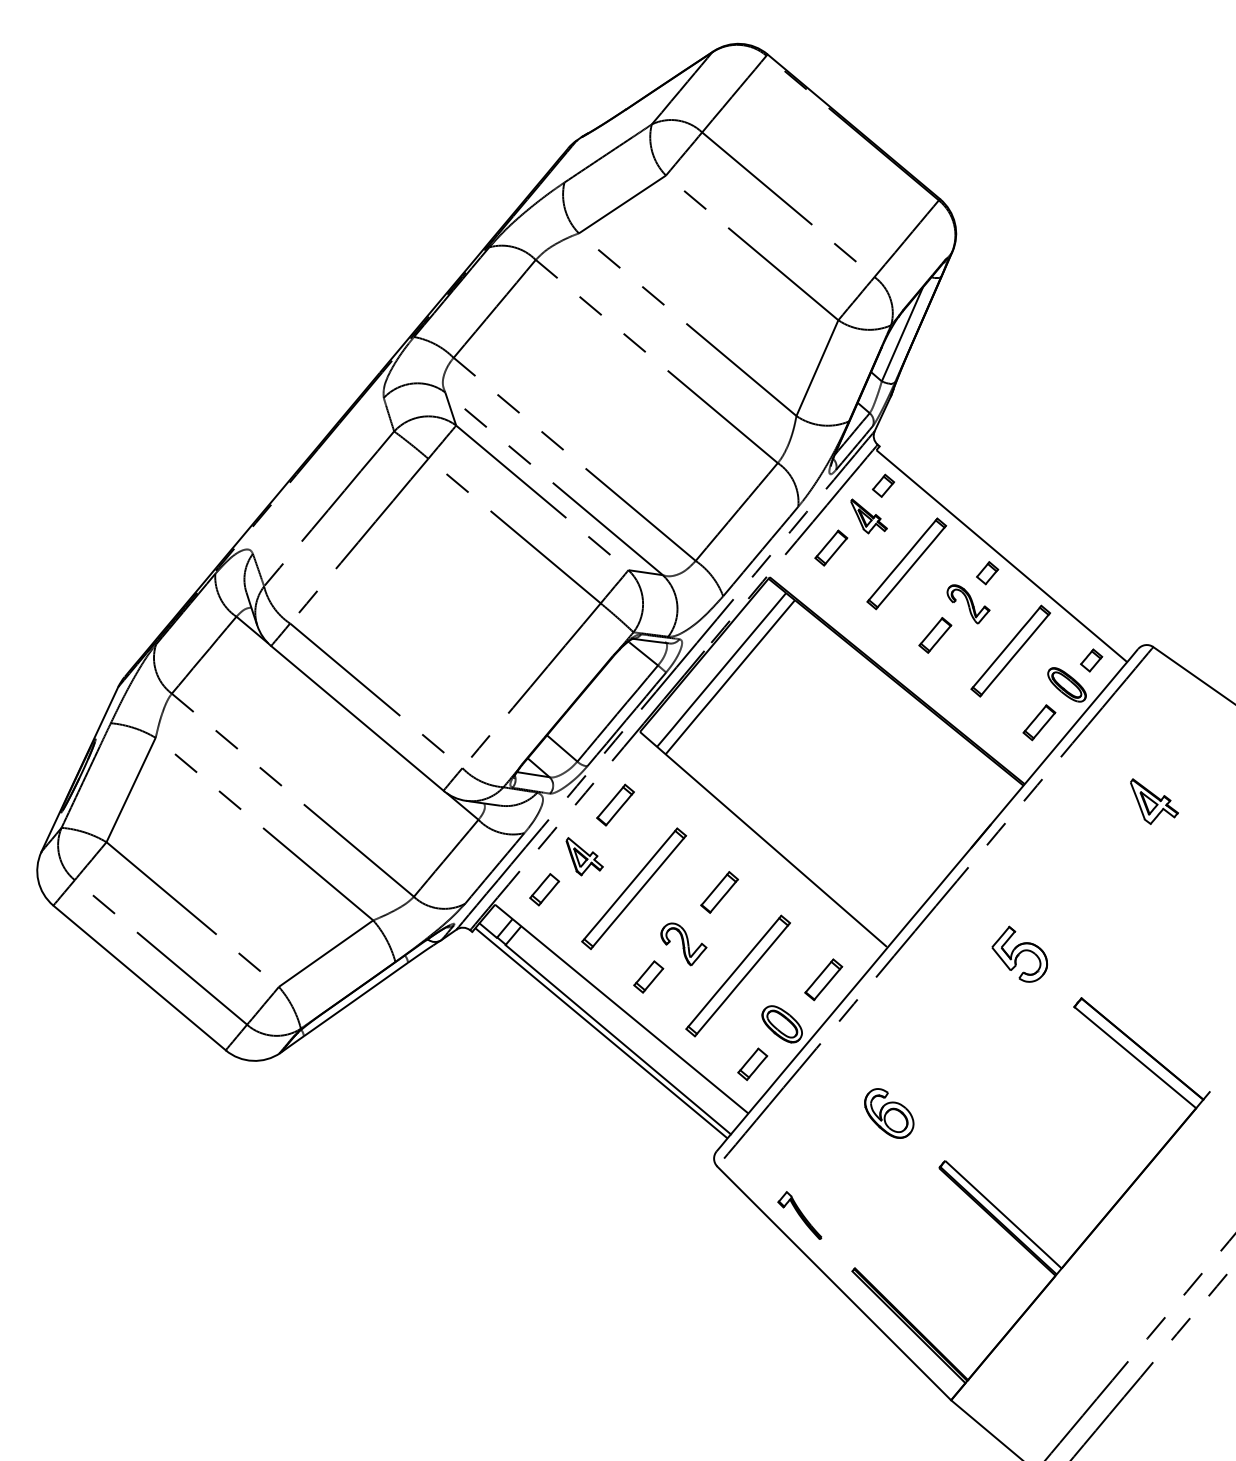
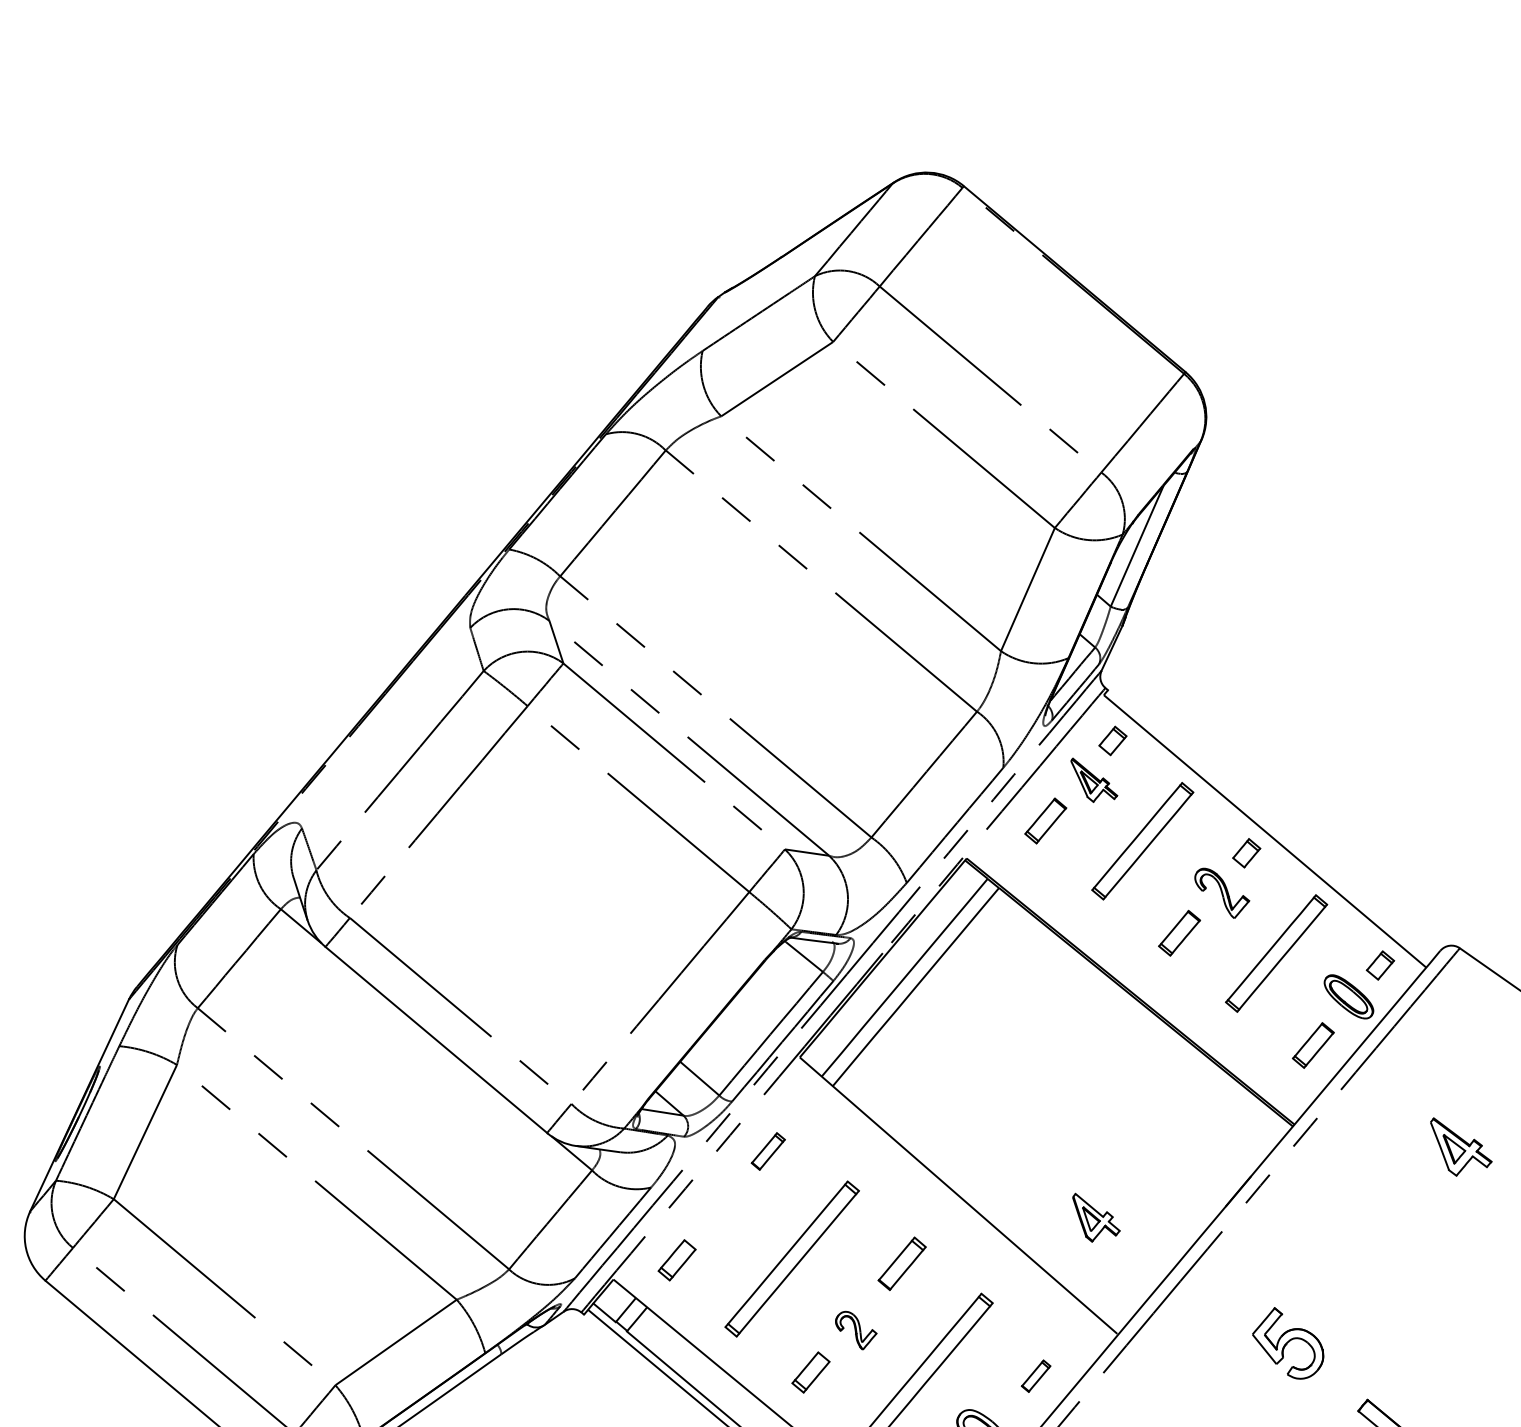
part: (615, 804) -> (768, 1150), size x0.7
part: (584, 856) -> (1096, 1217), moved
part: (683, 944) -> (855, 1330), size x0.7
part: (823, 979) -> (1035, 1375), size x0.6

